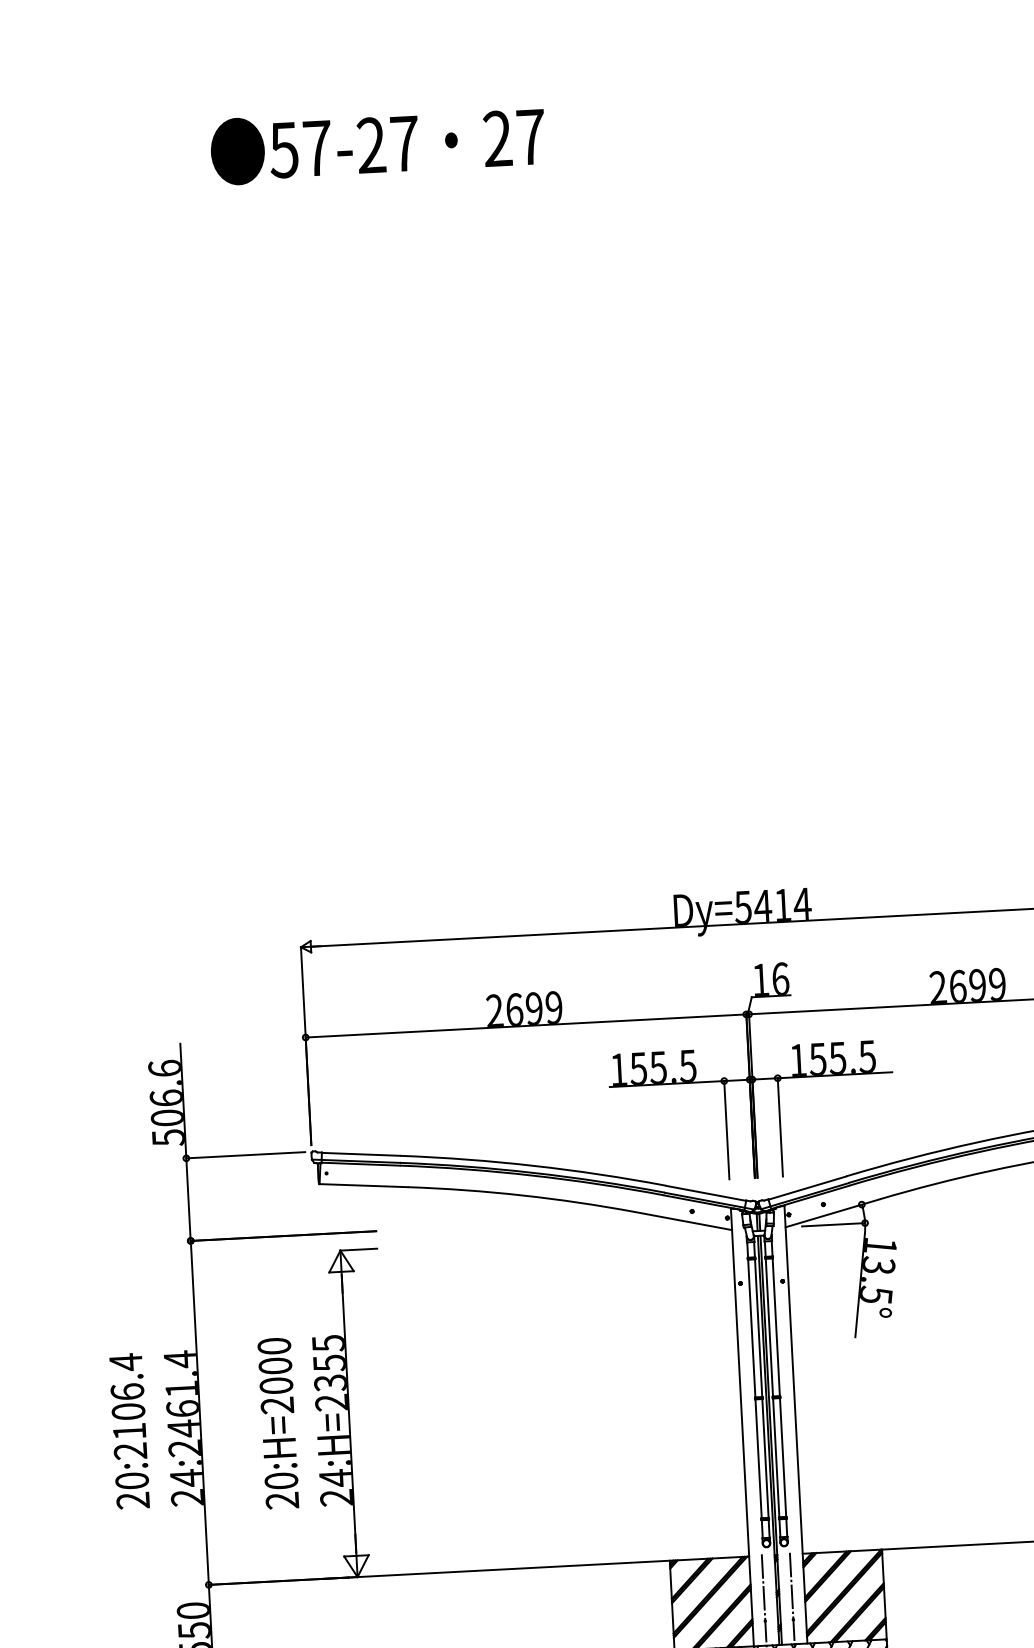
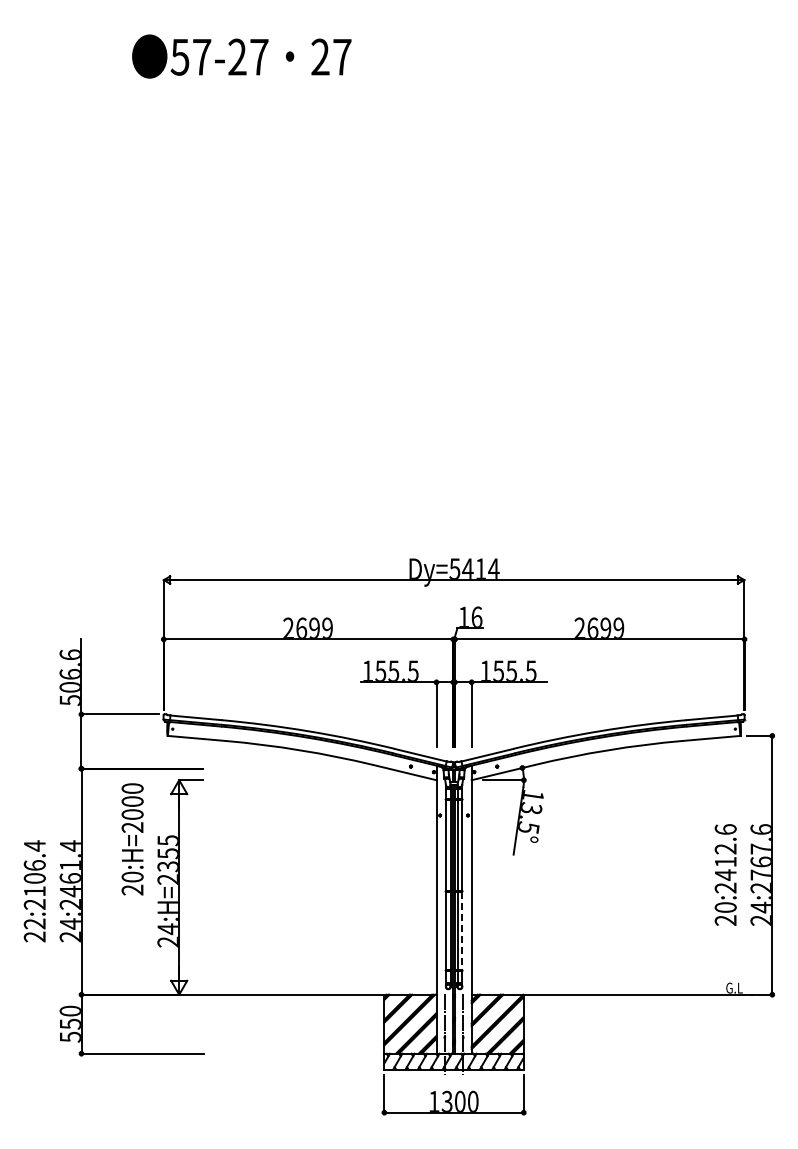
text: (278, 1423) -> (132, 839), moved
line: (783, 1458) -> (462, 931), solid -> dashed
text: (131, 1480) -> (34, 923), 20:2106.4 -> 22:2106.4

